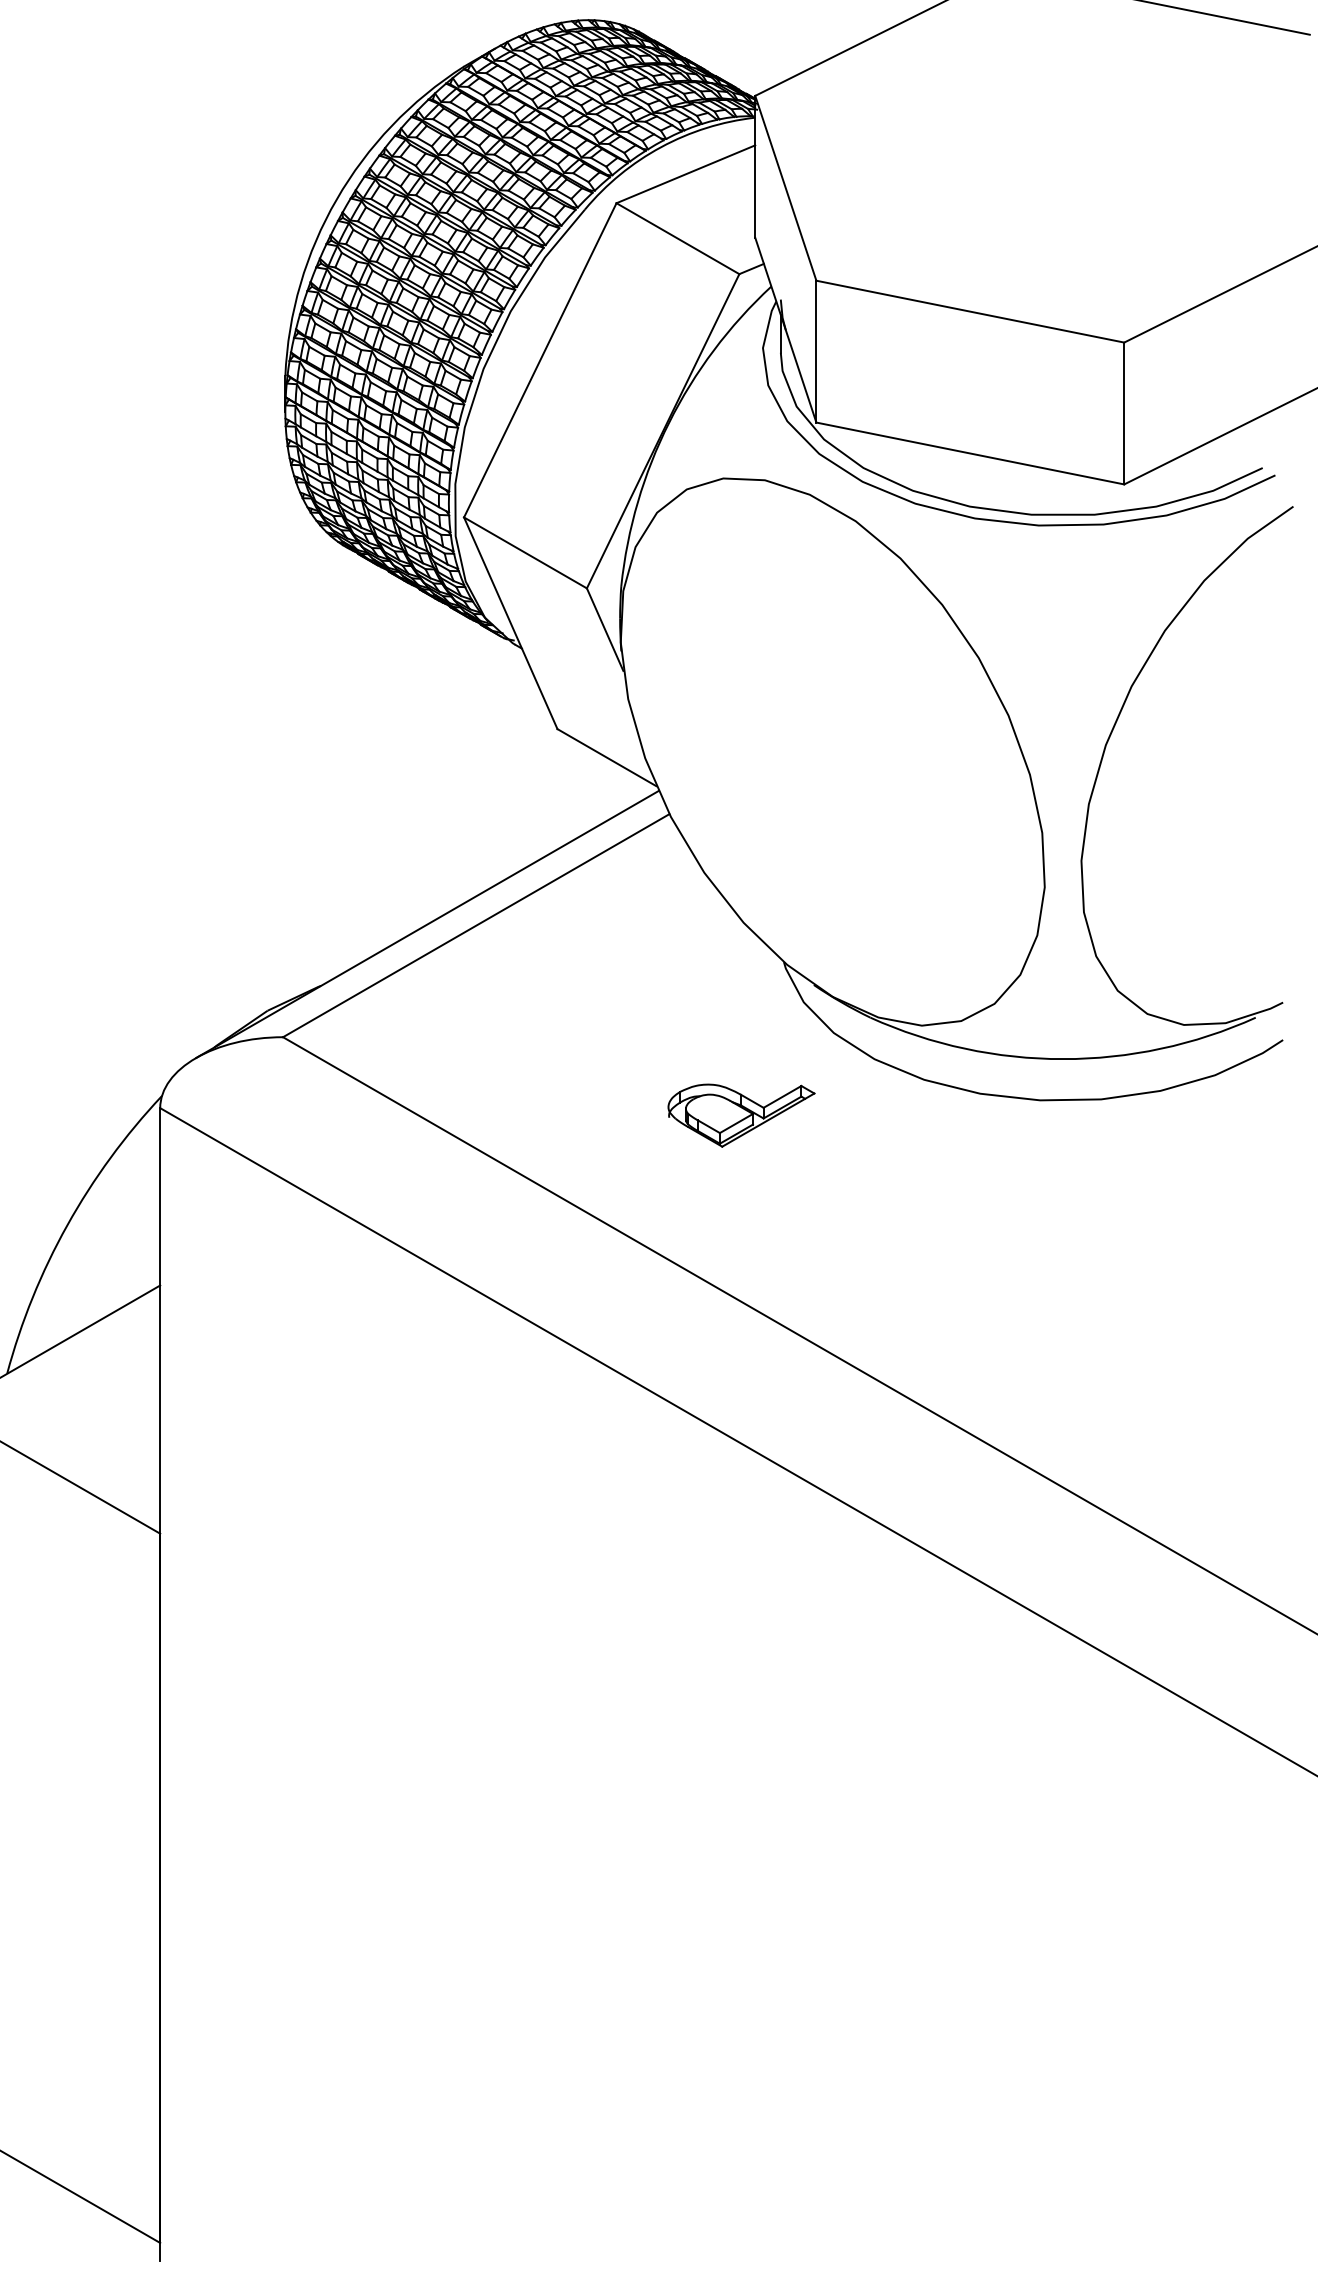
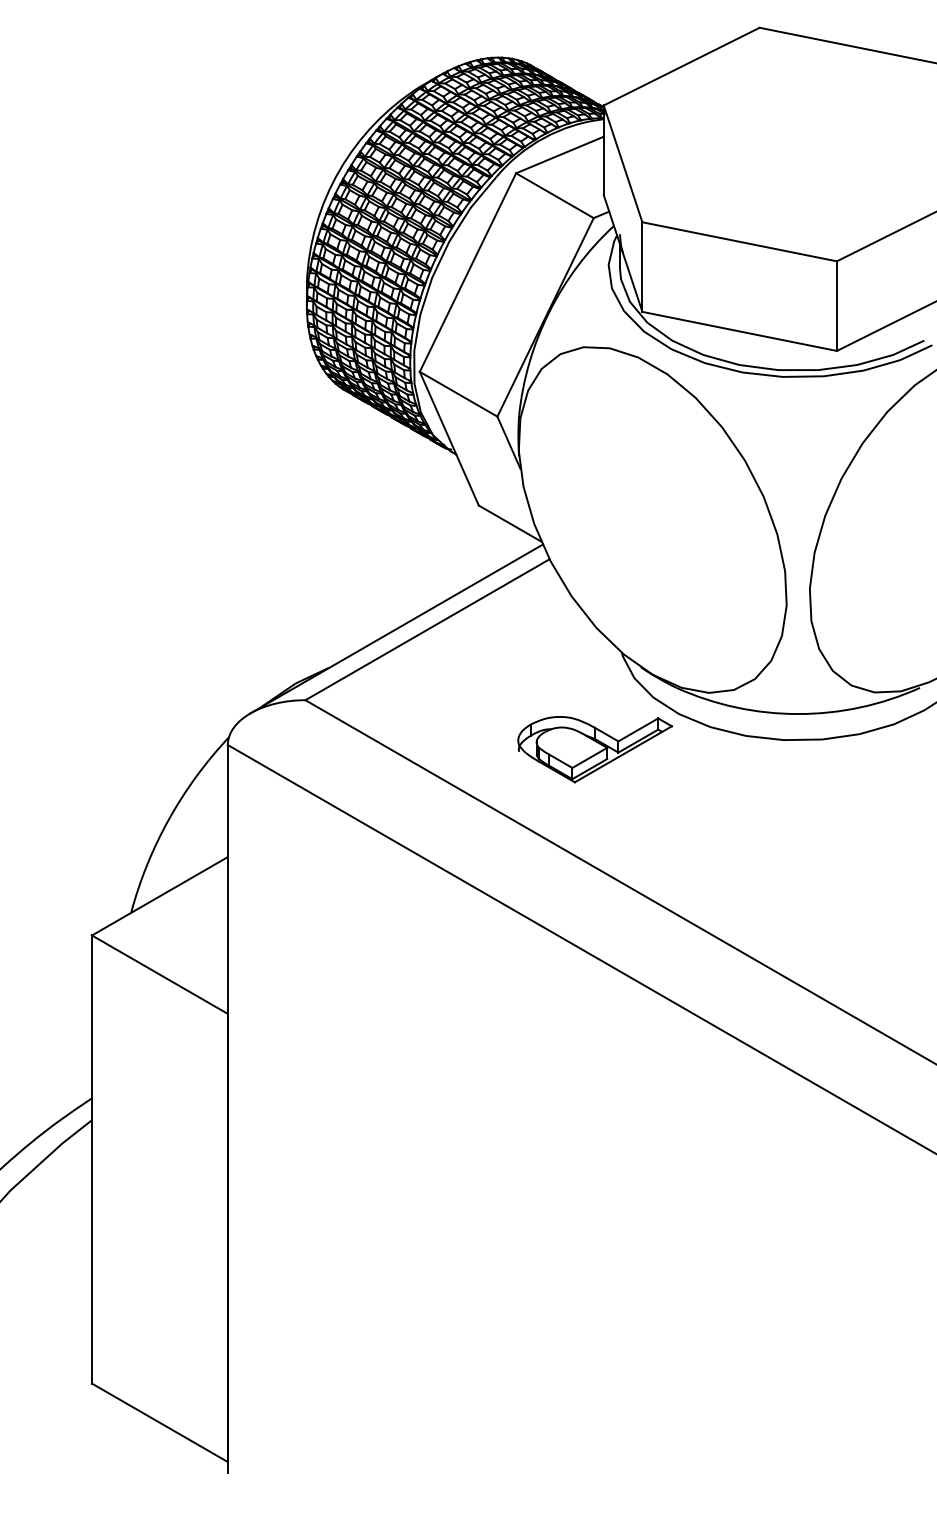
part: (740, 1115) -> (594, 749), size x1.67

